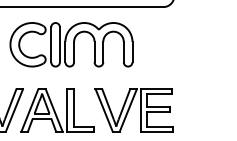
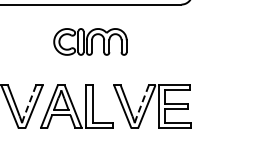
part: (71, 44) -> (90, 41), size x0.6
line: (10, 103) -> (30, 100), solid -> dashed
line: (125, 103) -> (143, 100), solid -> dashed

